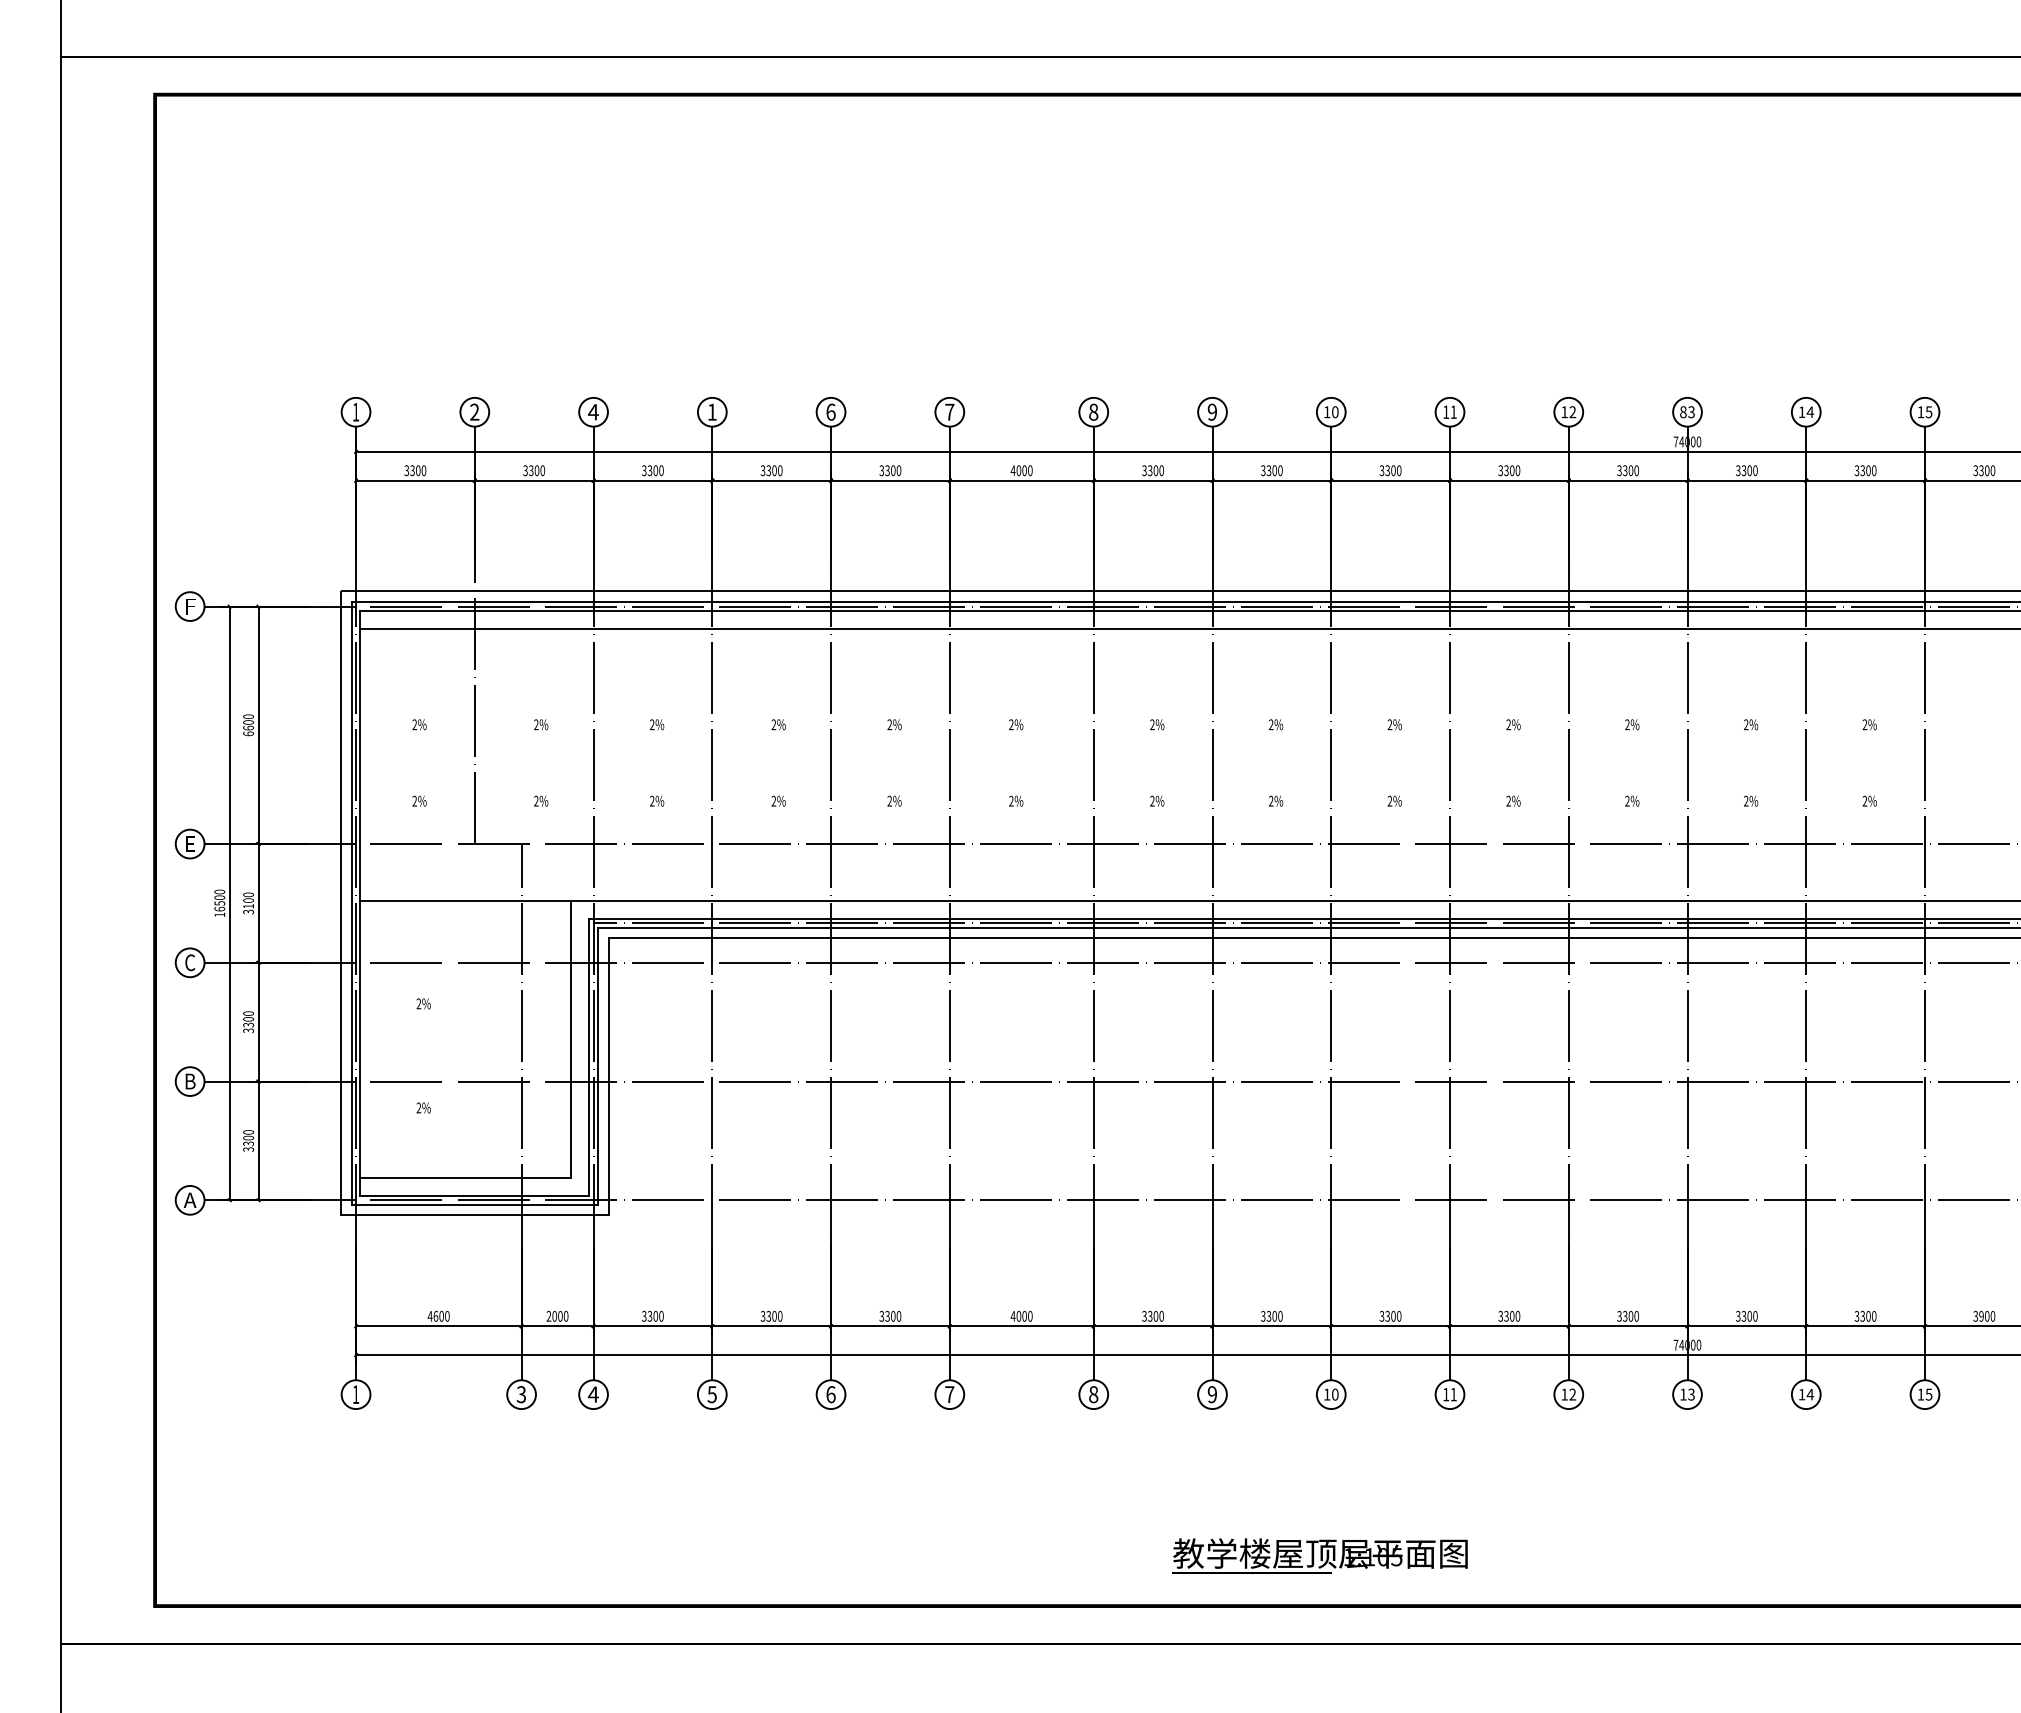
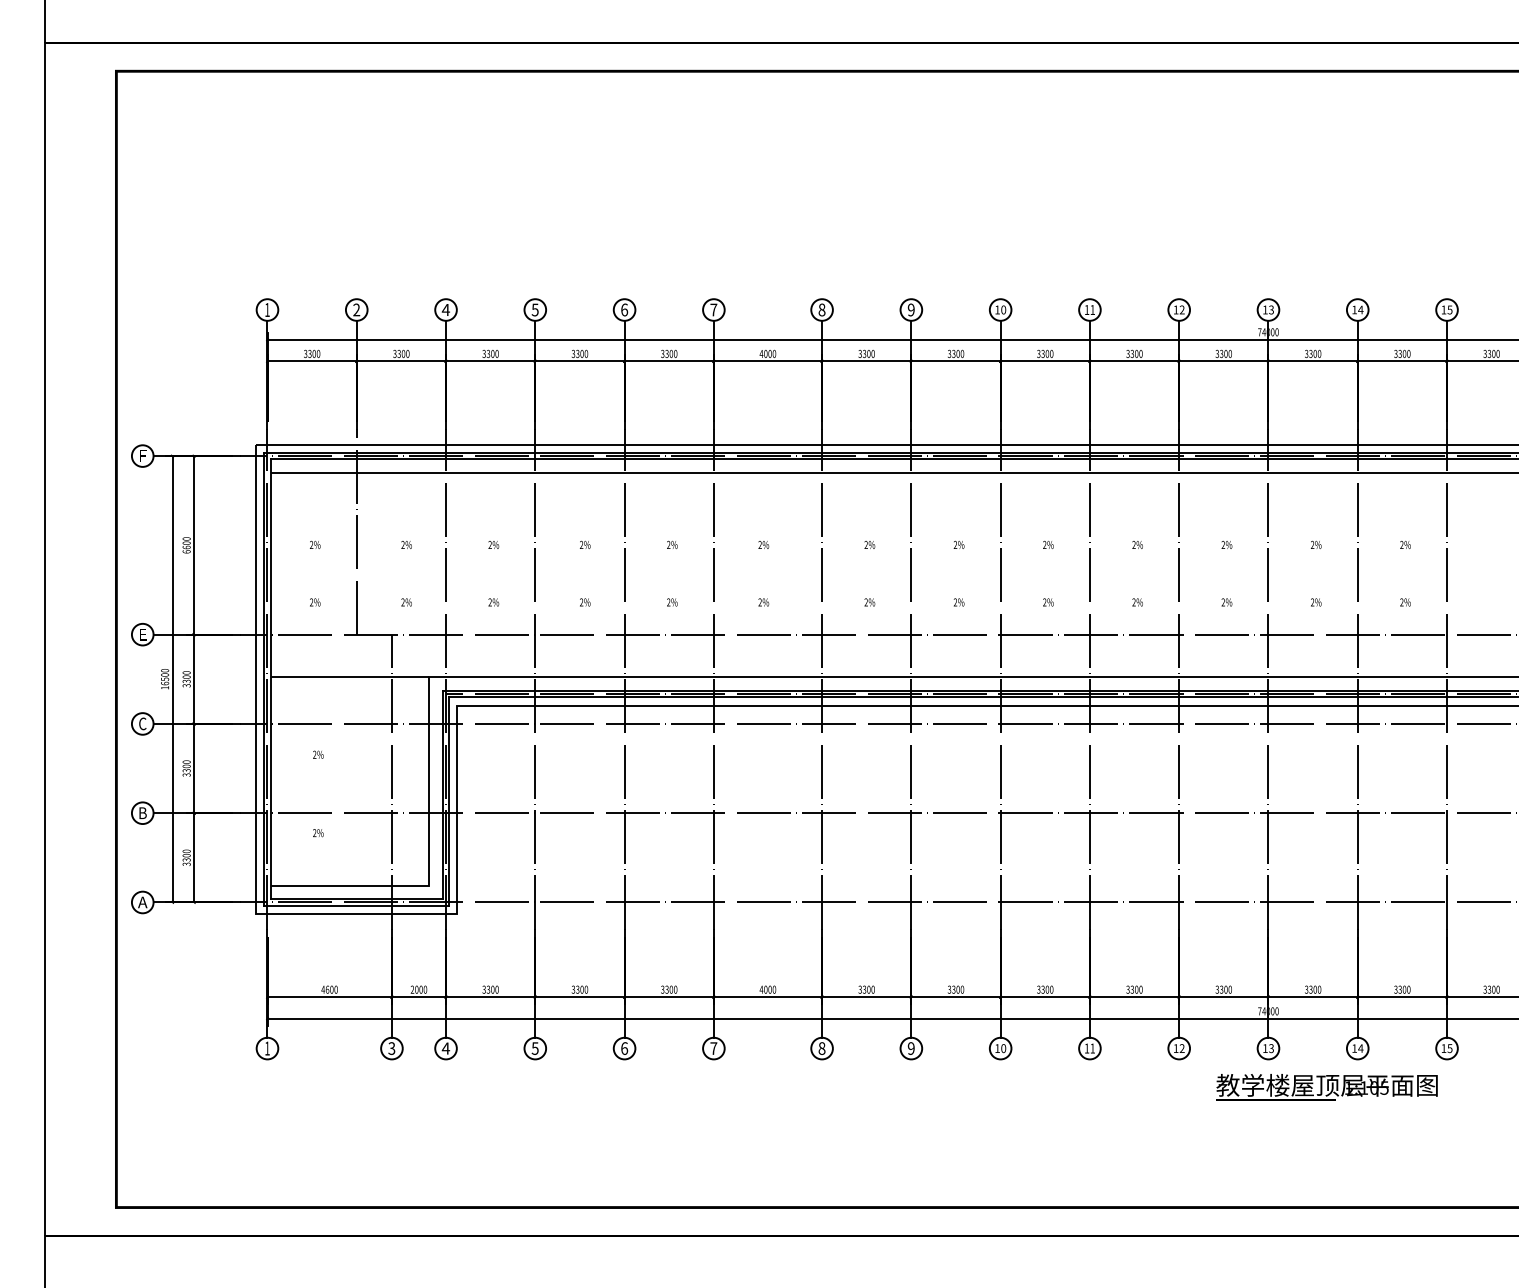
text: (711, 411) -> (534, 309), 1 -> 5
text: (1683, 412) -> (1265, 310), 83 -> 13
text: (248, 906) -> (186, 681), 3100 -> 3300
text: (1981, 1316) -> (1489, 989), 3900 -> 3300
text: (1319, 1555) -> (1326, 1086), moved

